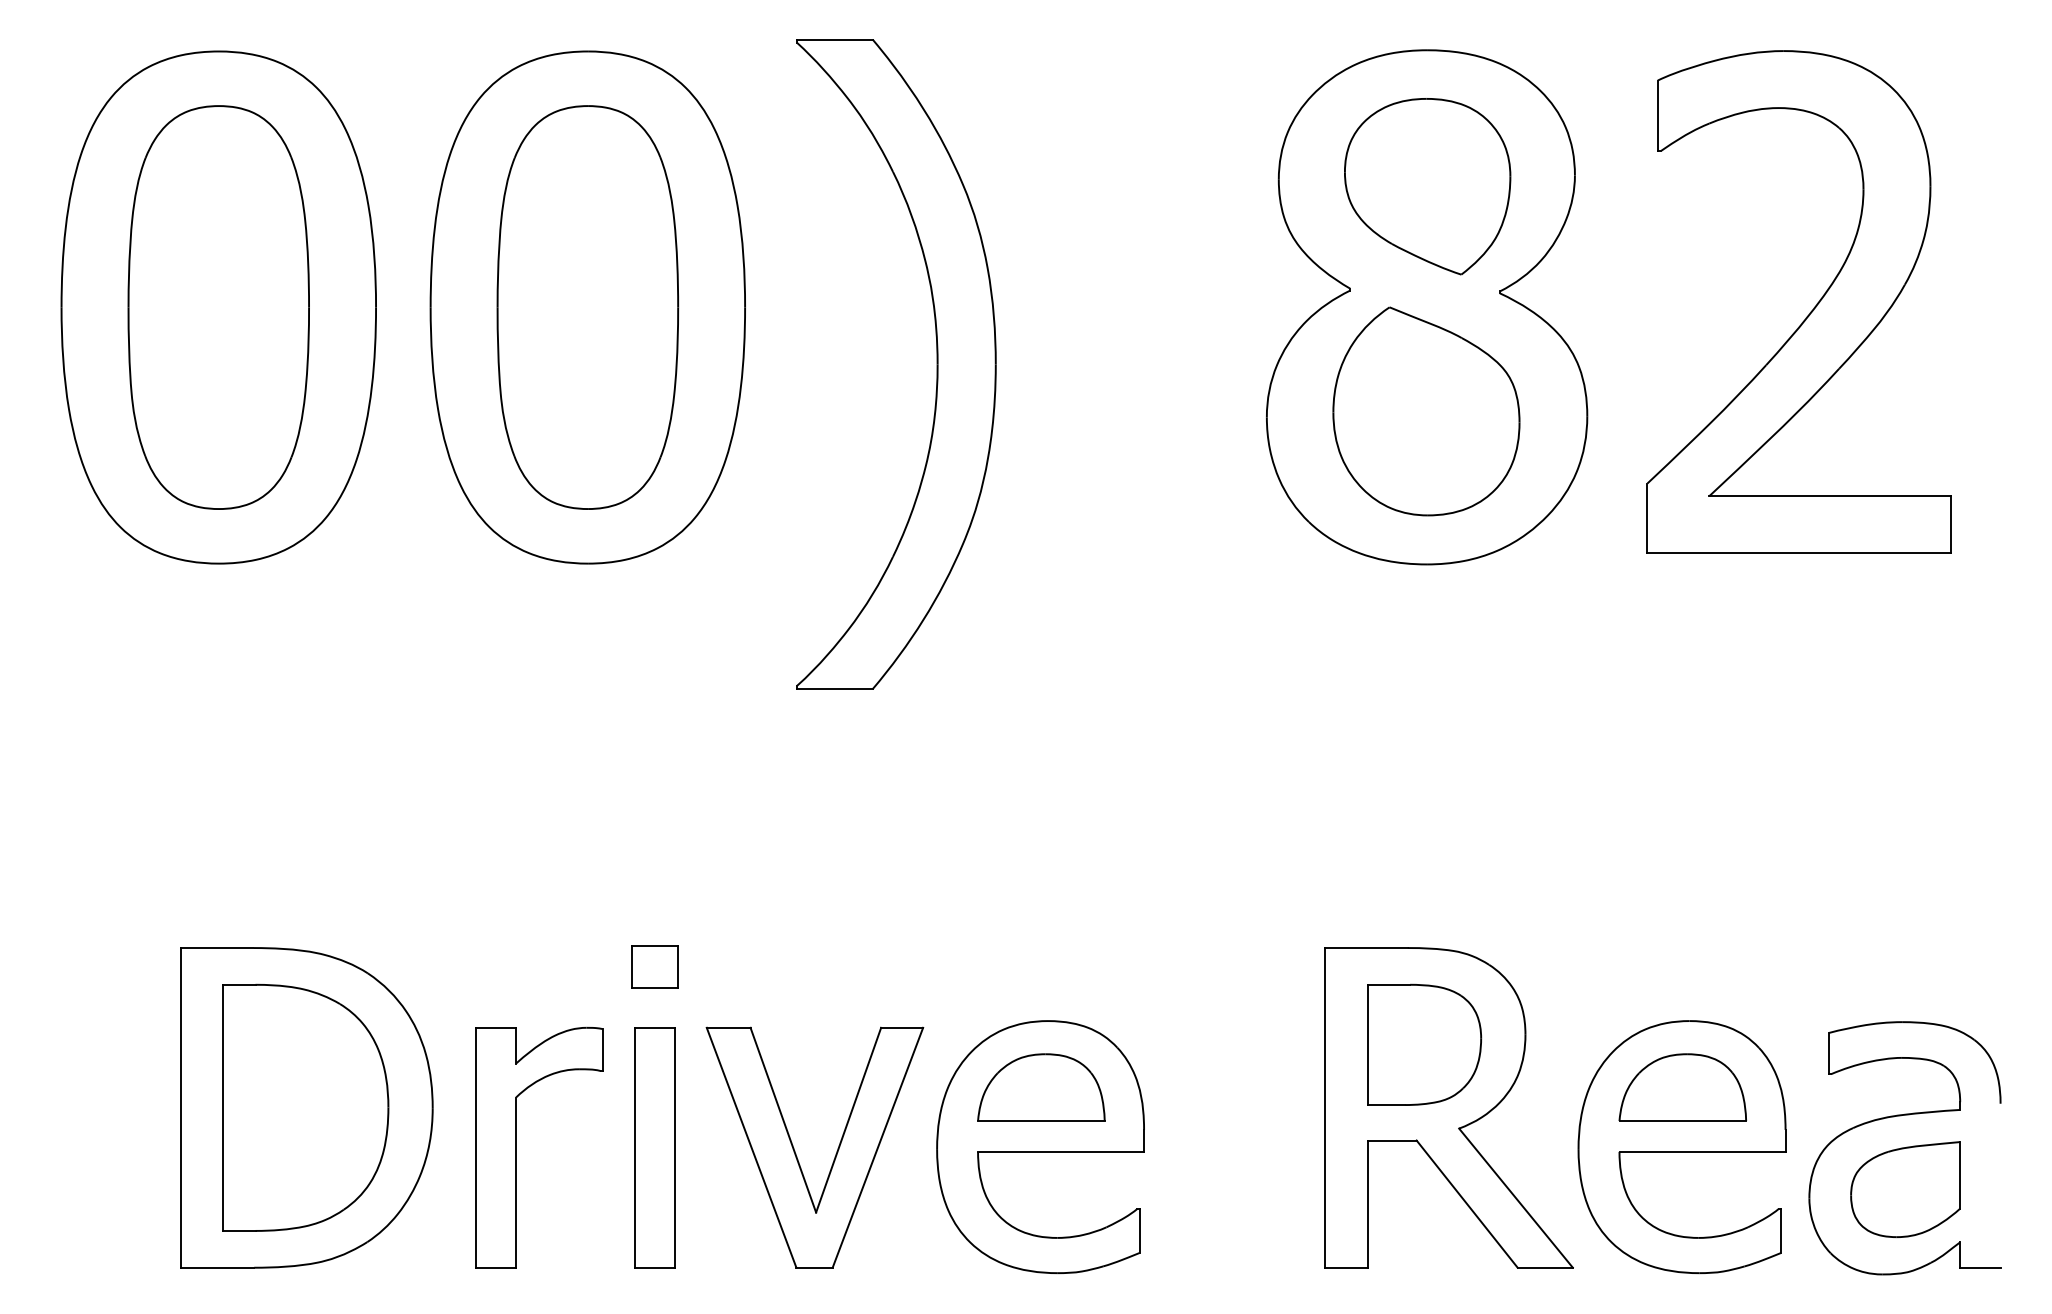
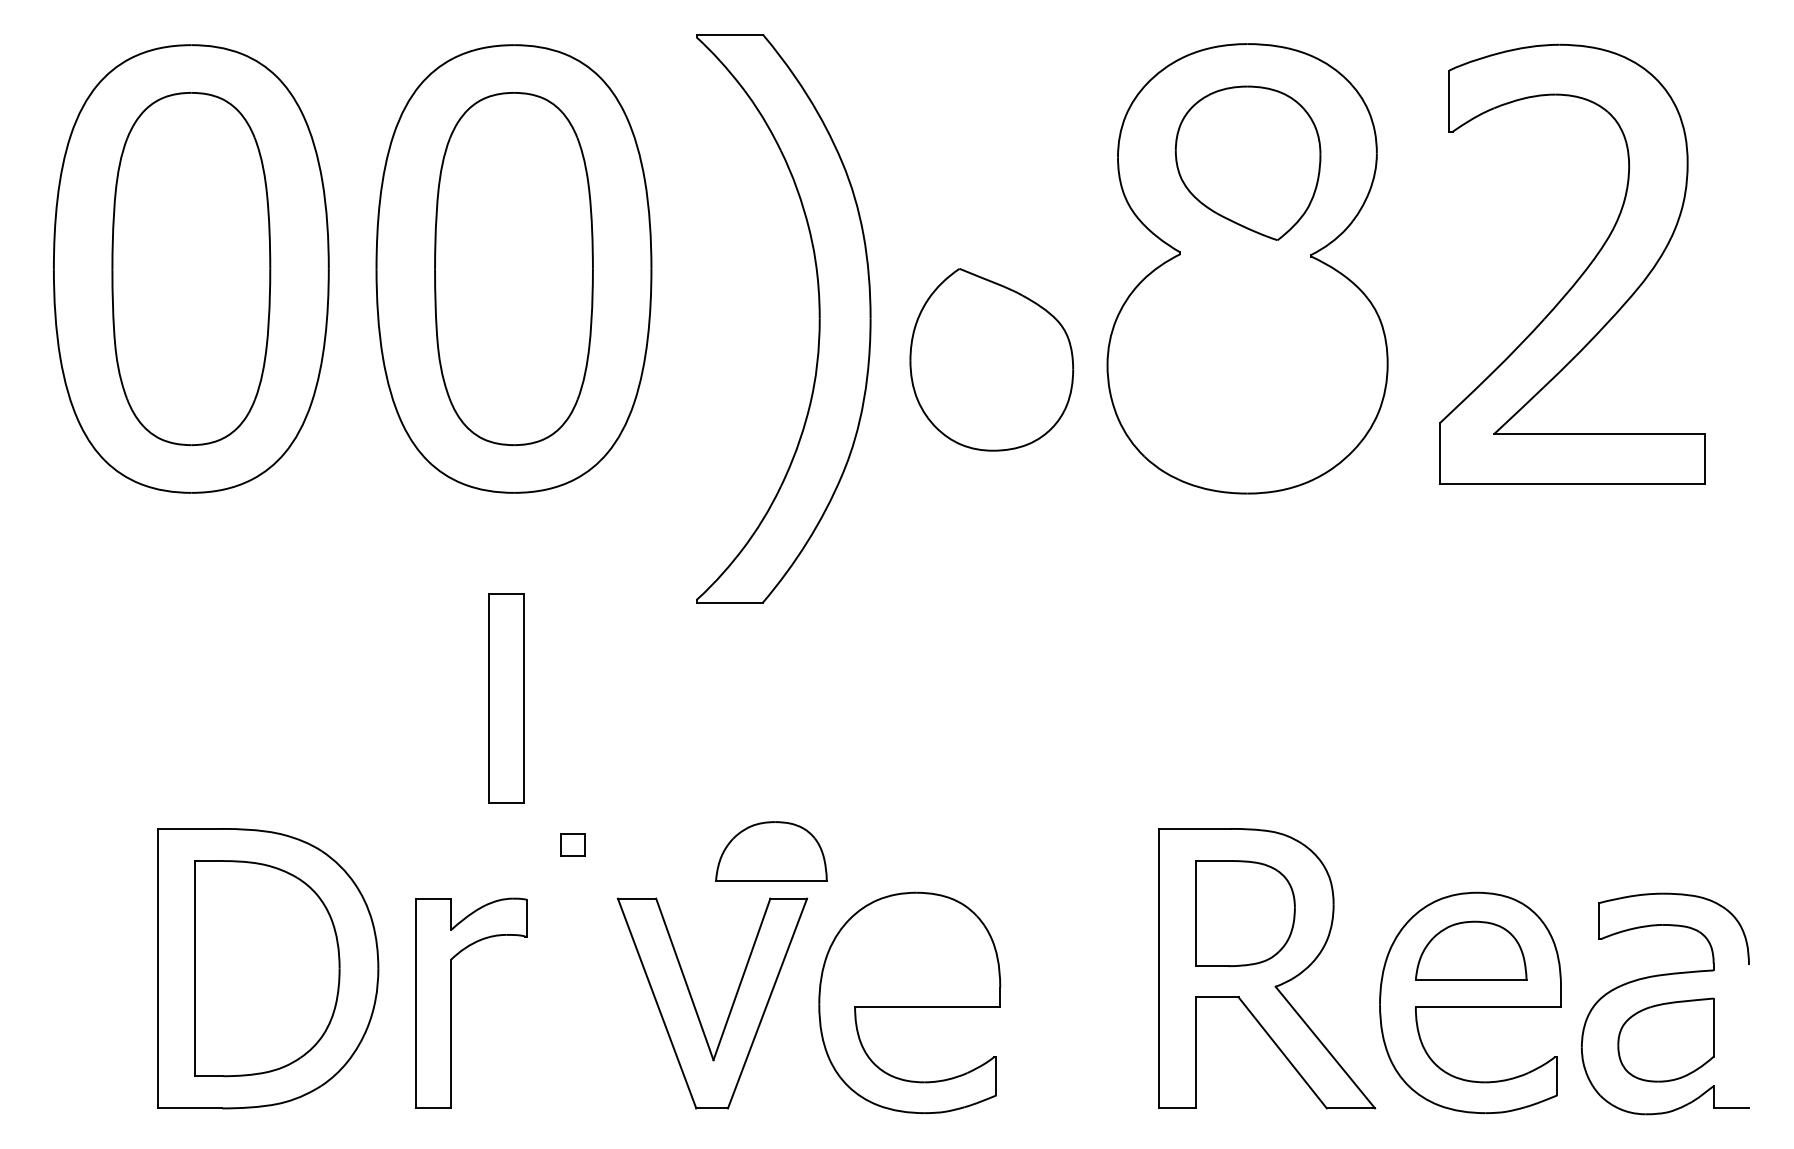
part: (1426, 411) -> (991, 359), moved
part: (654, 966) -> (572, 845), size x0.6
part: (1041, 1087) -> (771, 851), moved
part: (654, 1147) -> (505, 698), moved

